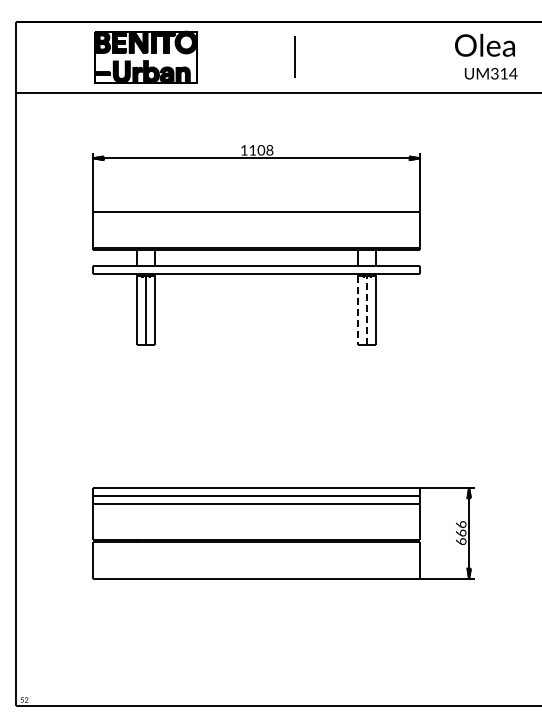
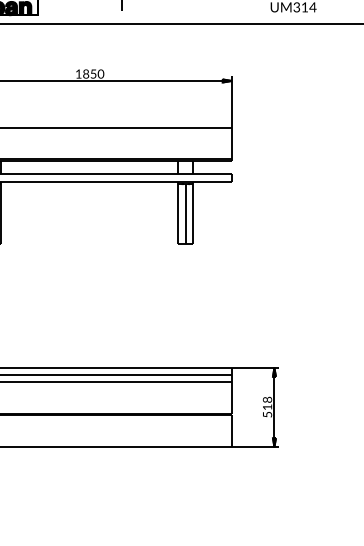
text: (261, 150) -> (93, 74), 1108 -> 1850
line: (367, 310) -> (185, 213), dashed -> solid
line: (358, 311) -> (178, 214), dashed -> solid
text: (460, 533) -> (266, 407), 666 -> 518

